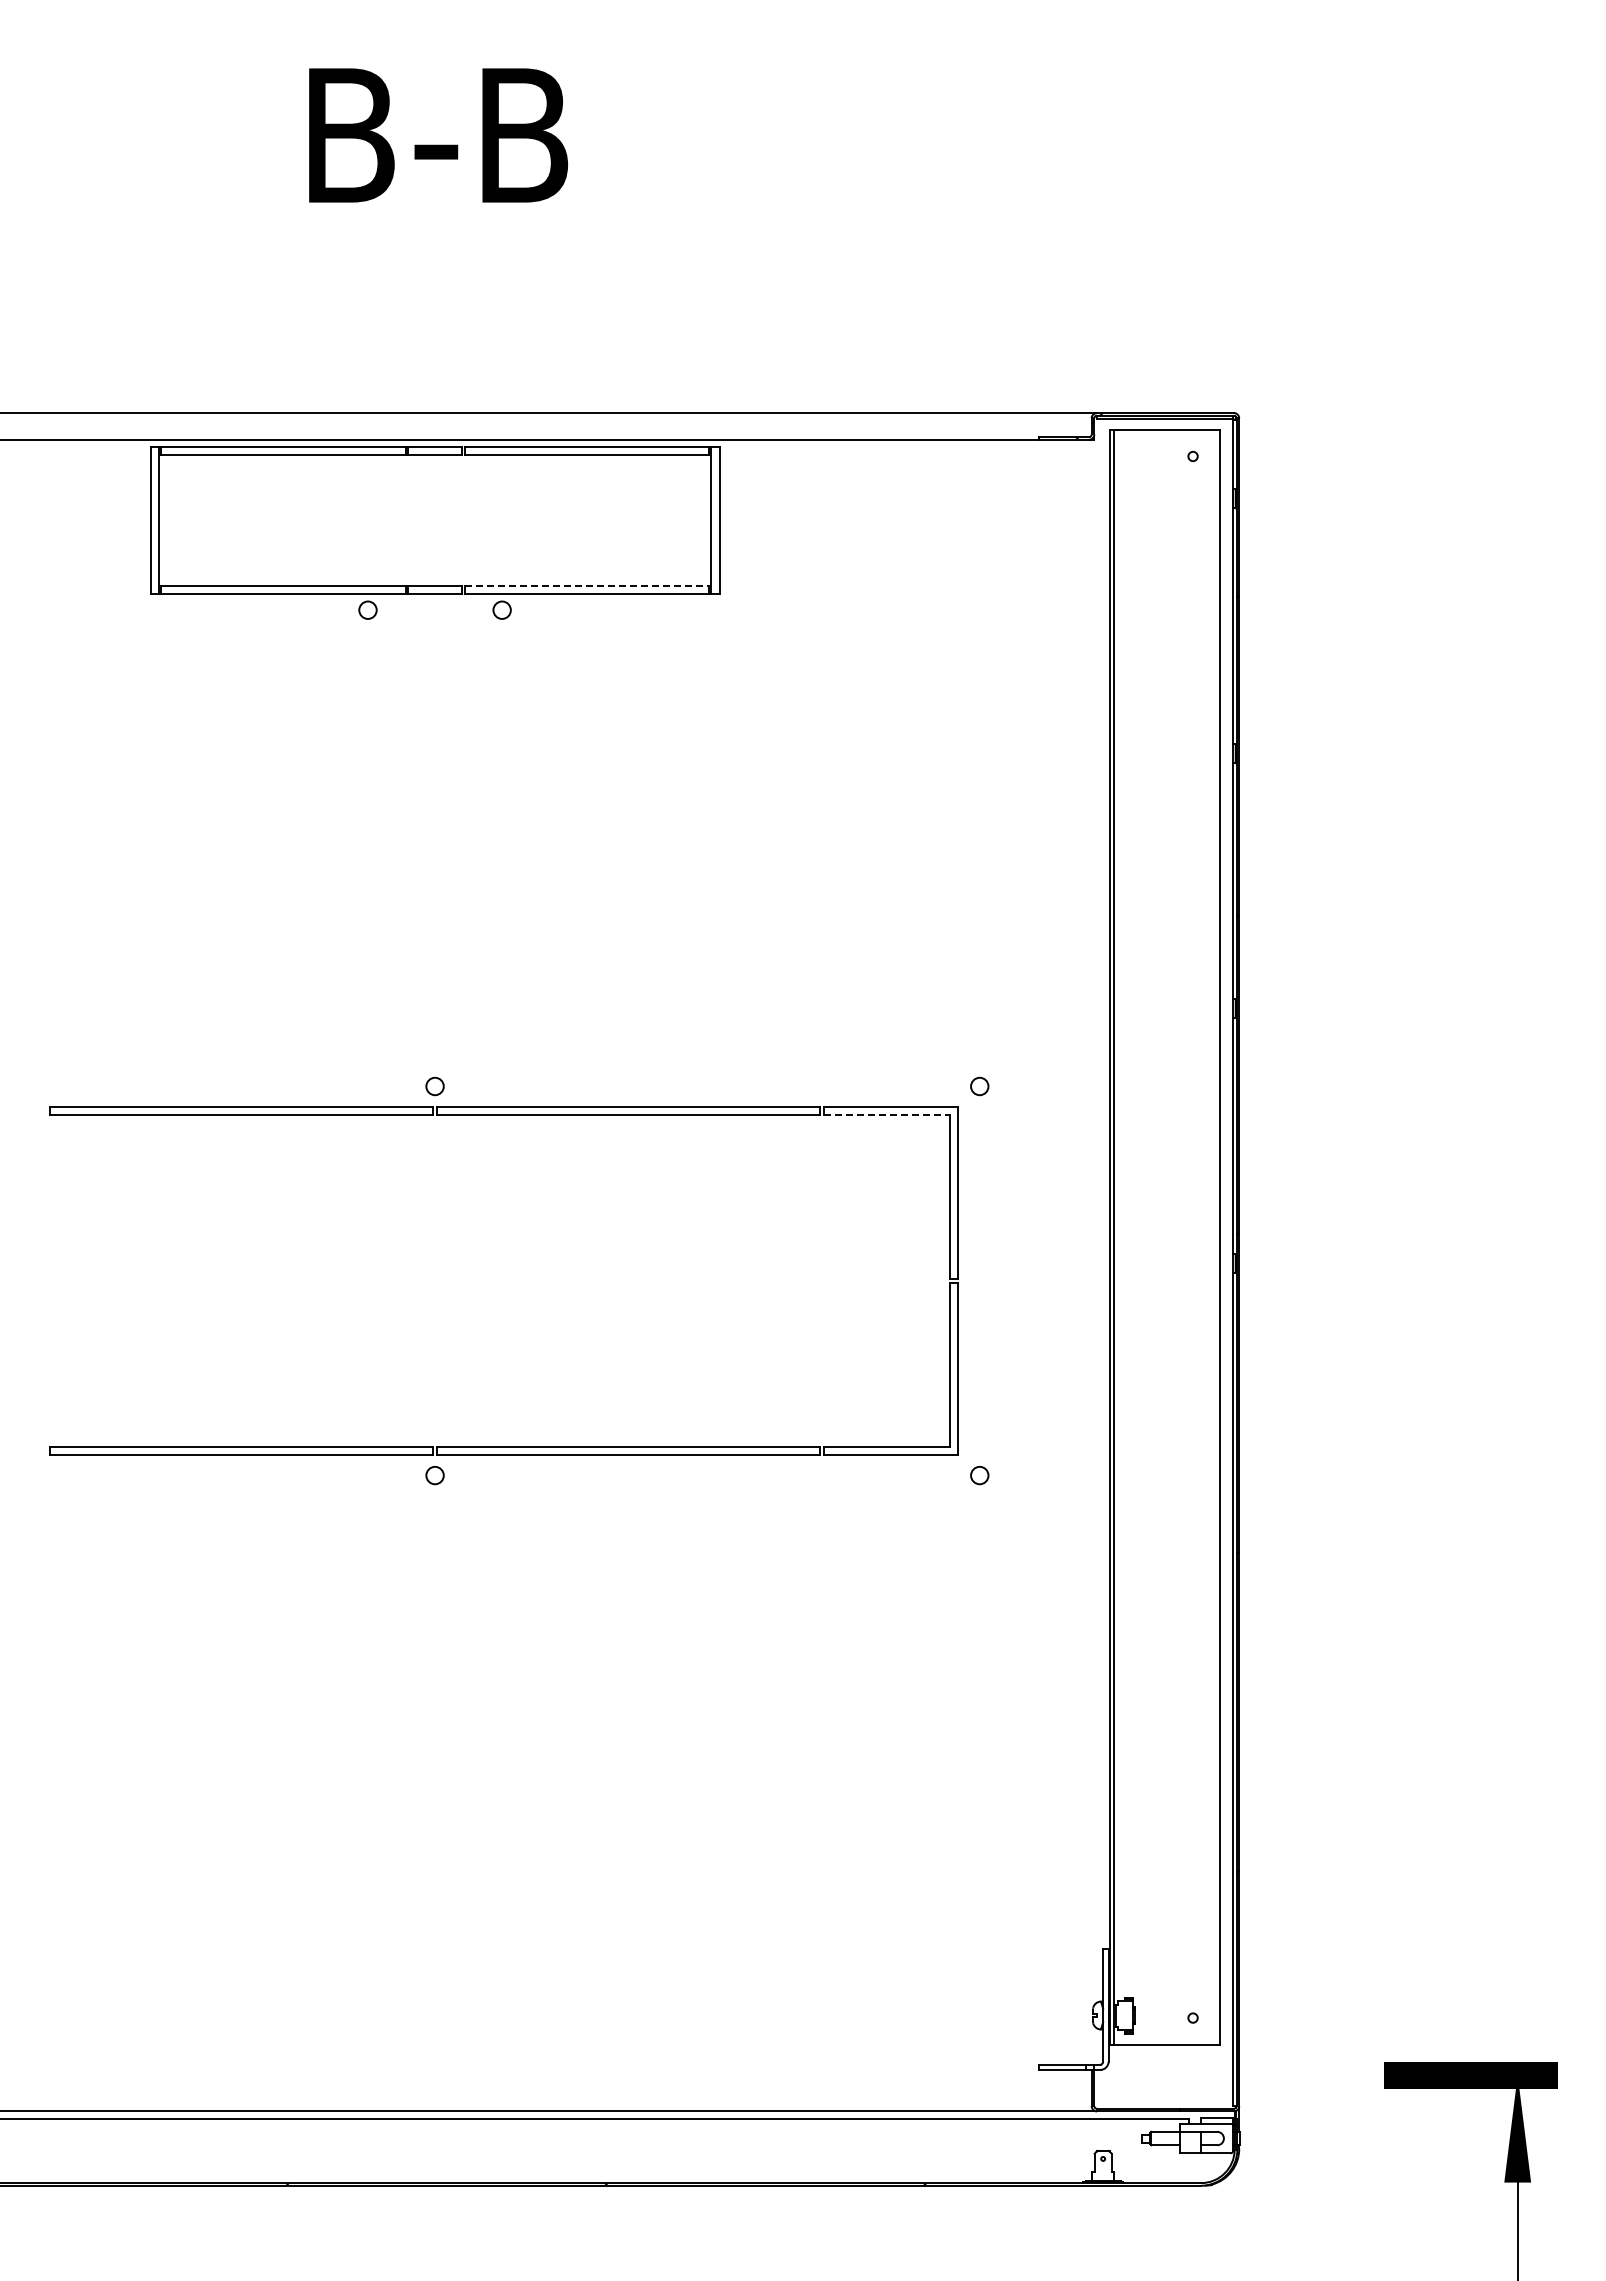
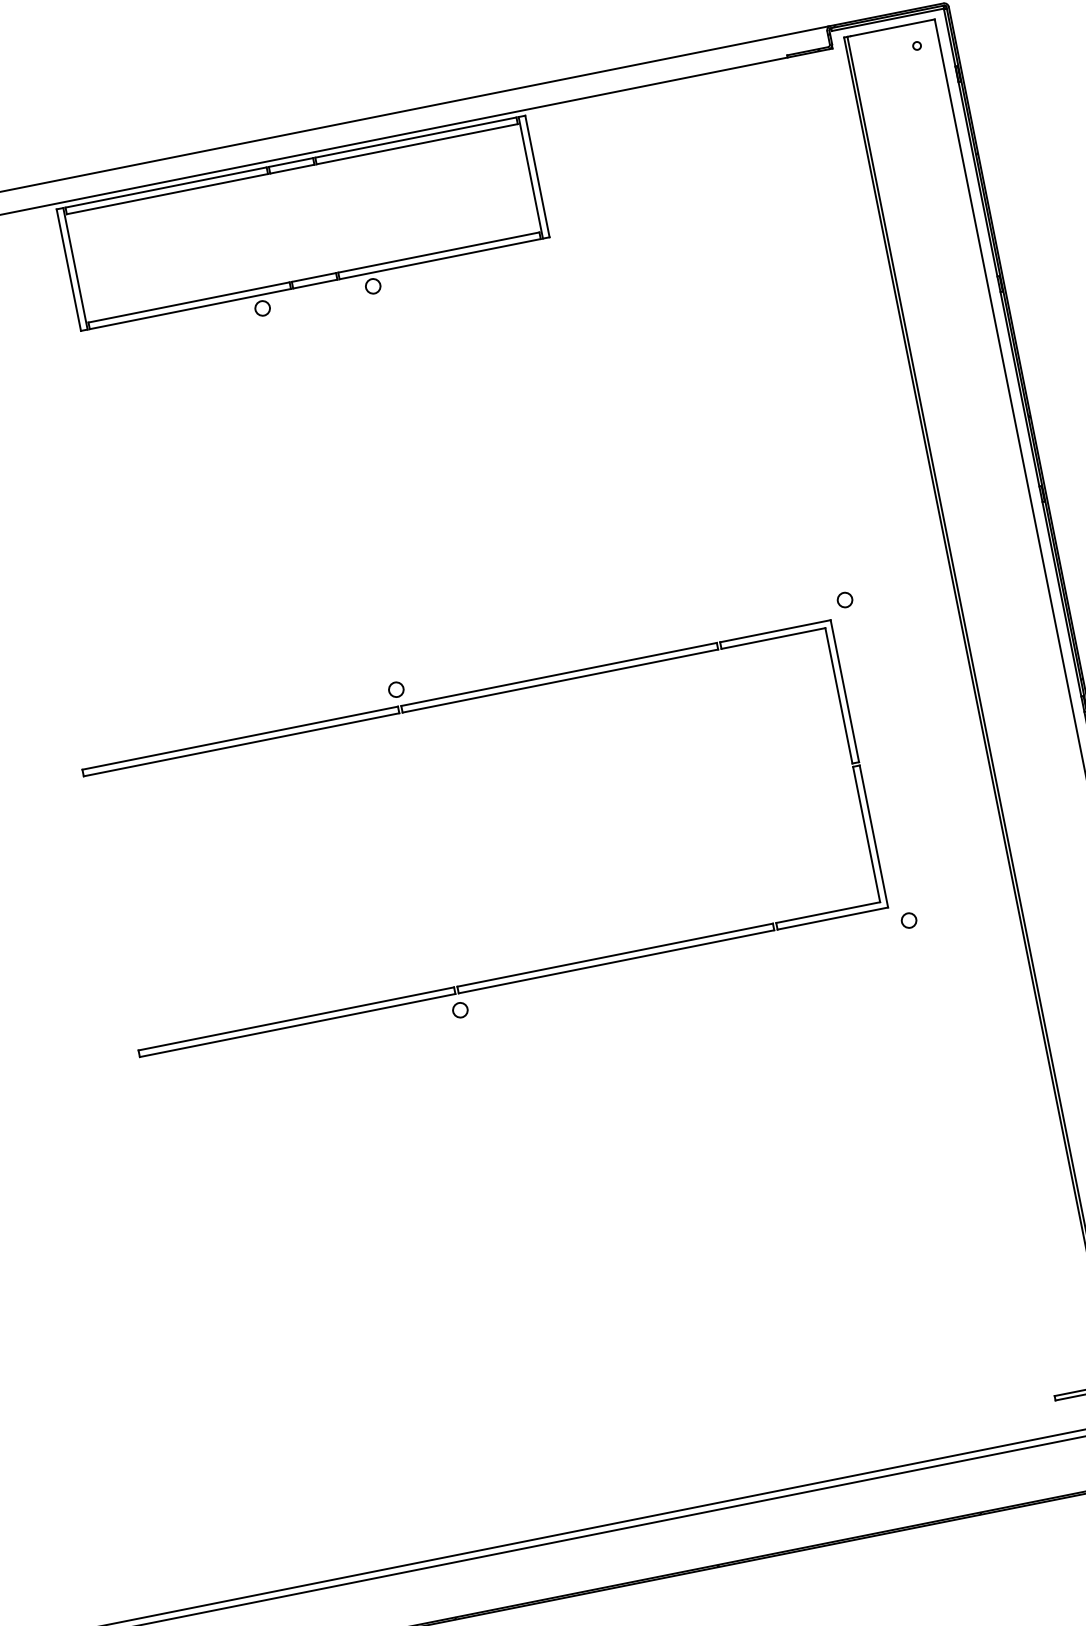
line: (587, 586) -> (439, 252), dashed -> solid
line: (887, 1114) -> (773, 638), dashed -> solid

